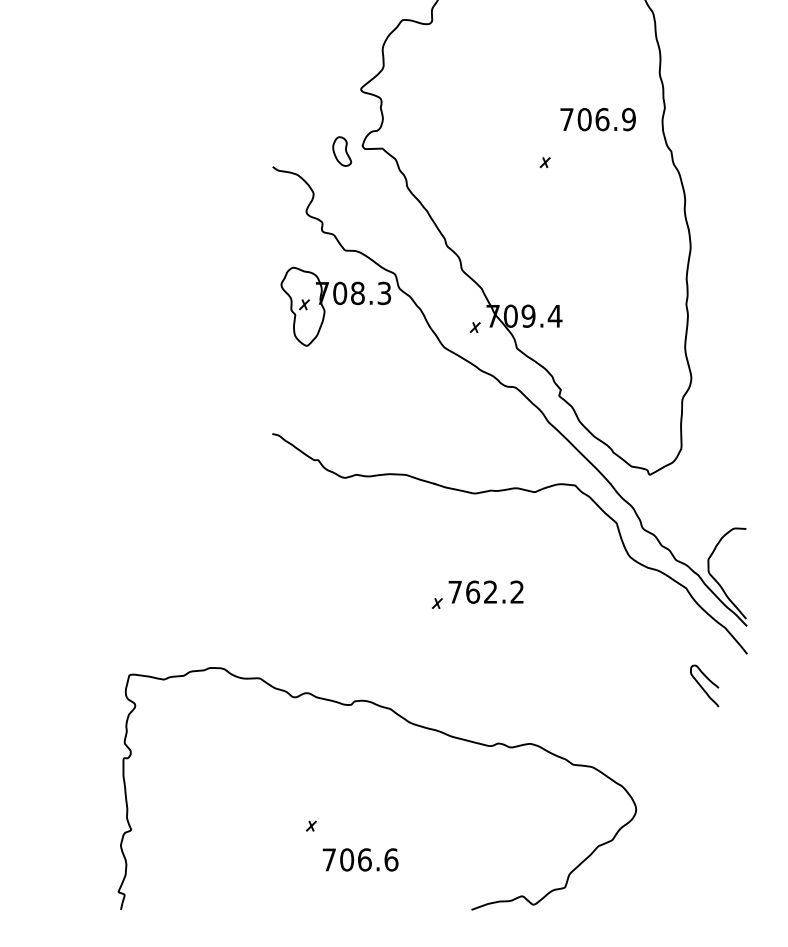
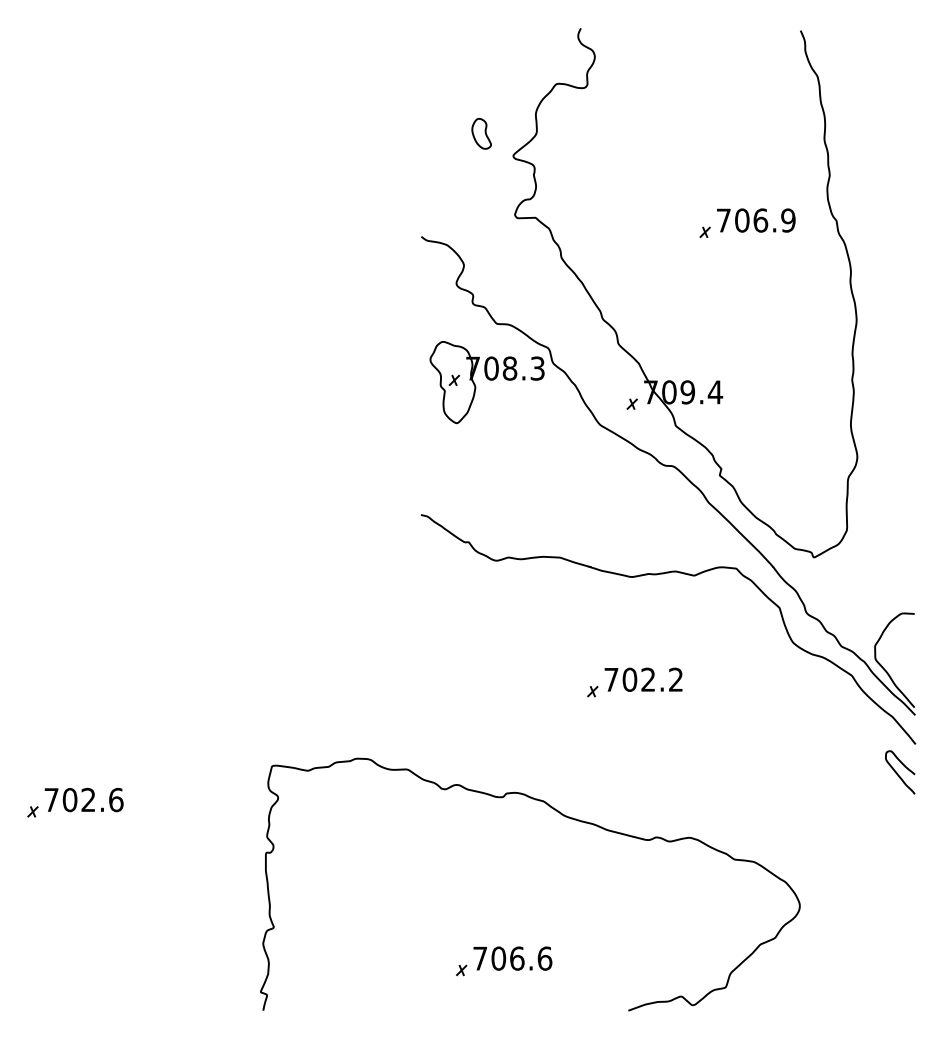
text: (598, 119) -> (756, 220), moved
part: (342, 151) -> (481, 133), moved
text: (472, 591) -> (629, 679), 762.2 -> 702.2
curve: (703, 686) -> (898, 773), moved
part: (311, 826) -> (461, 970), moved

